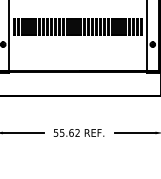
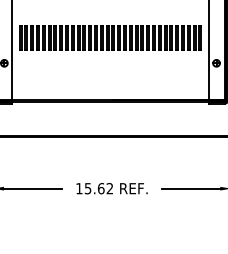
text: (56, 132) -> (79, 188), 55.62 -> 15.62

